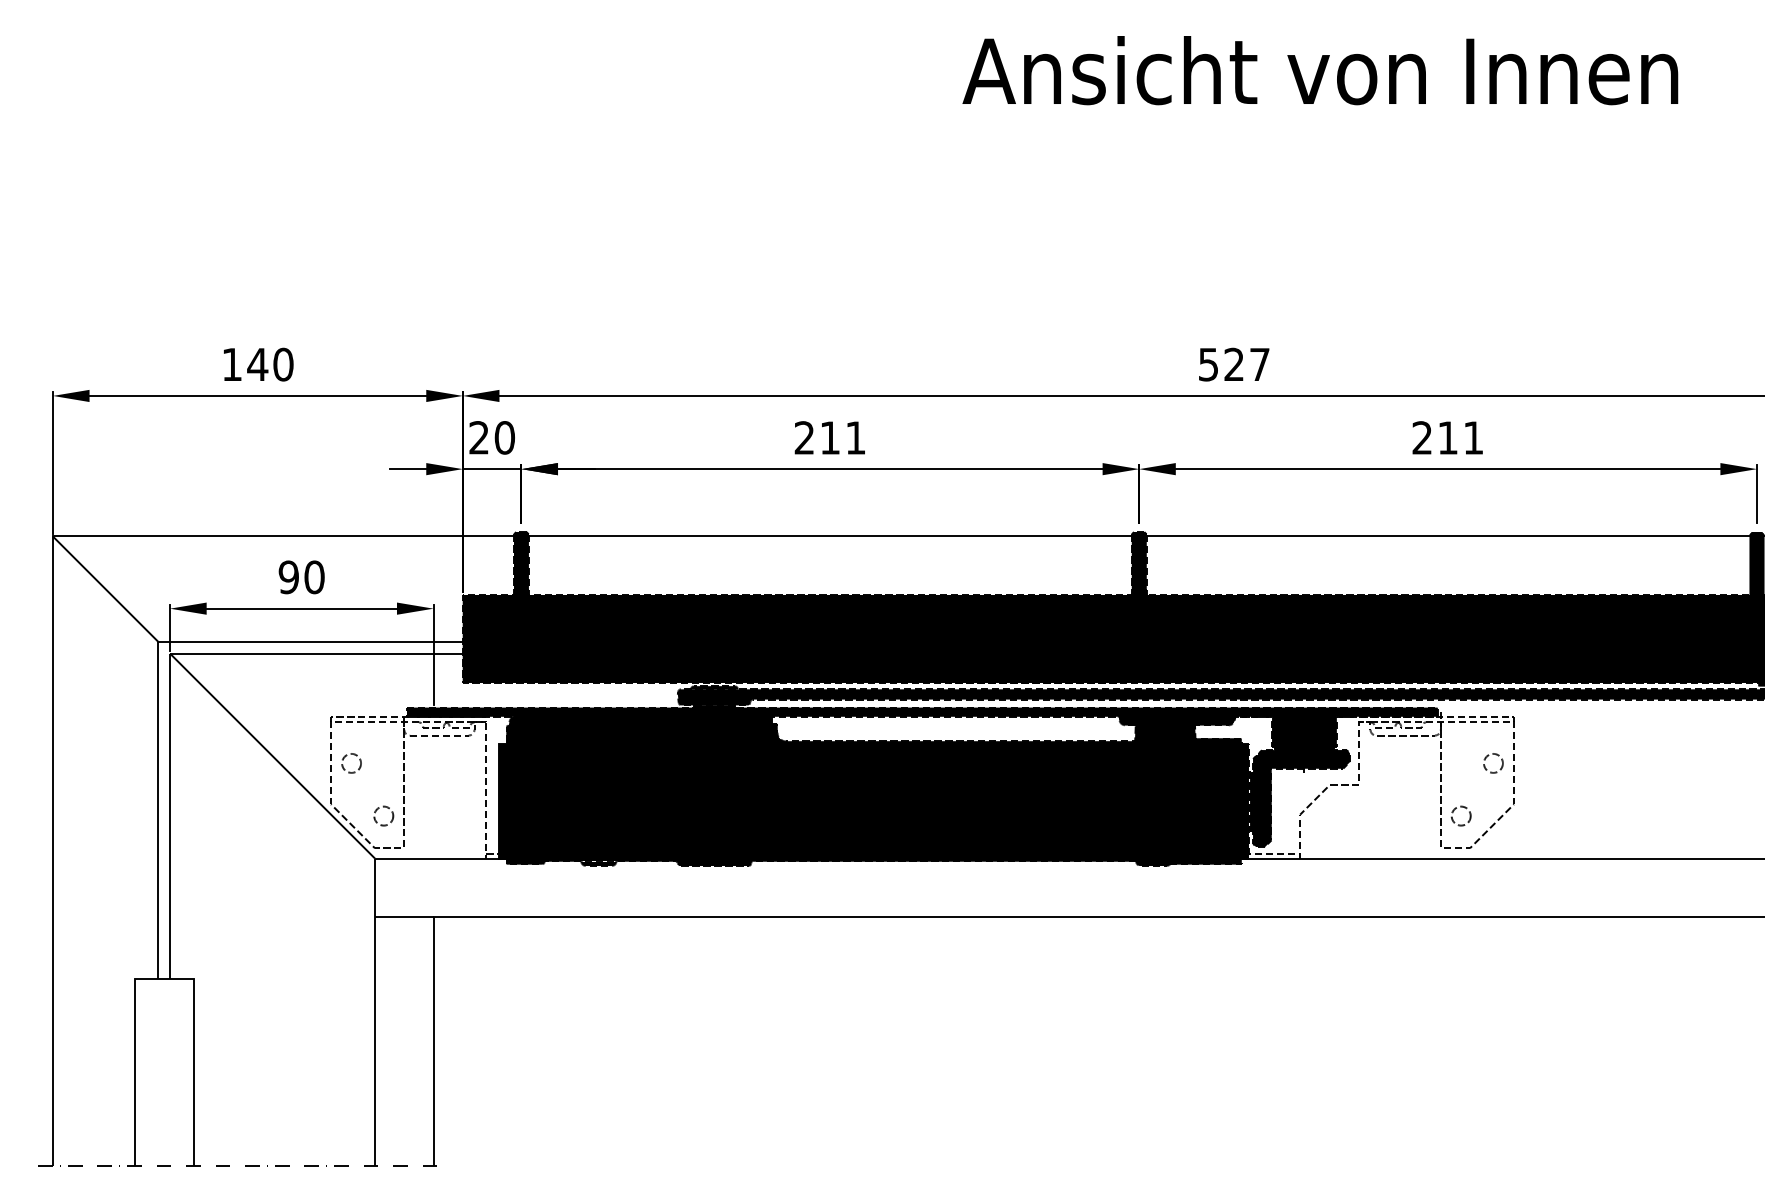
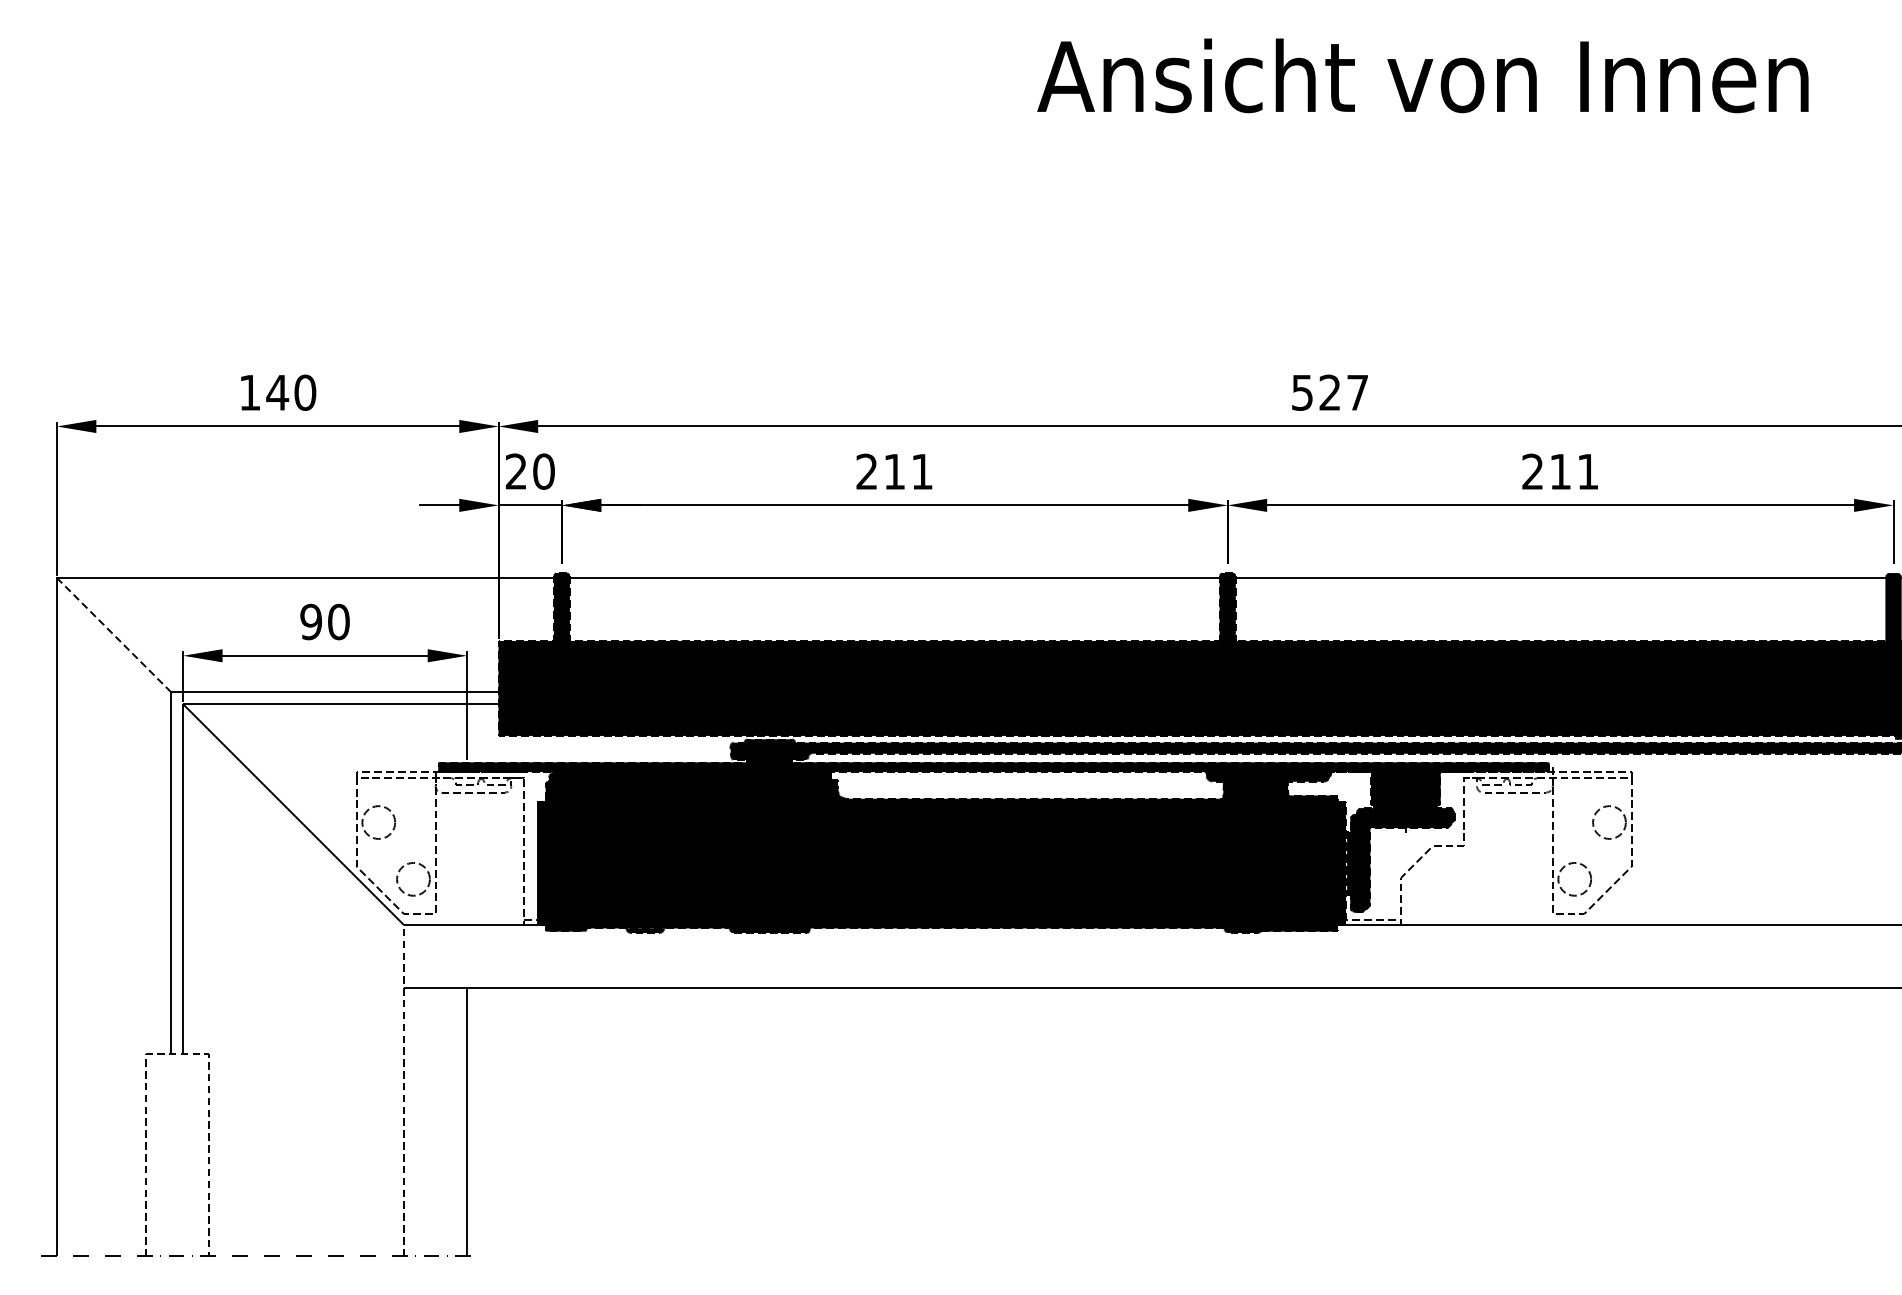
line: (105, 589) -> (113, 635), solid -> dashed
circle: (351, 762) -> (378, 821), size x1.6
circle: (1492, 762) -> (1608, 821), size x1.6
circle: (383, 815) -> (413, 878), size x1.6
circle: (1460, 815) -> (1573, 878), size x1.6
line: (164, 978) -> (177, 1054), solid -> dashed
line: (375, 1012) -> (404, 1091), solid -> dashed

